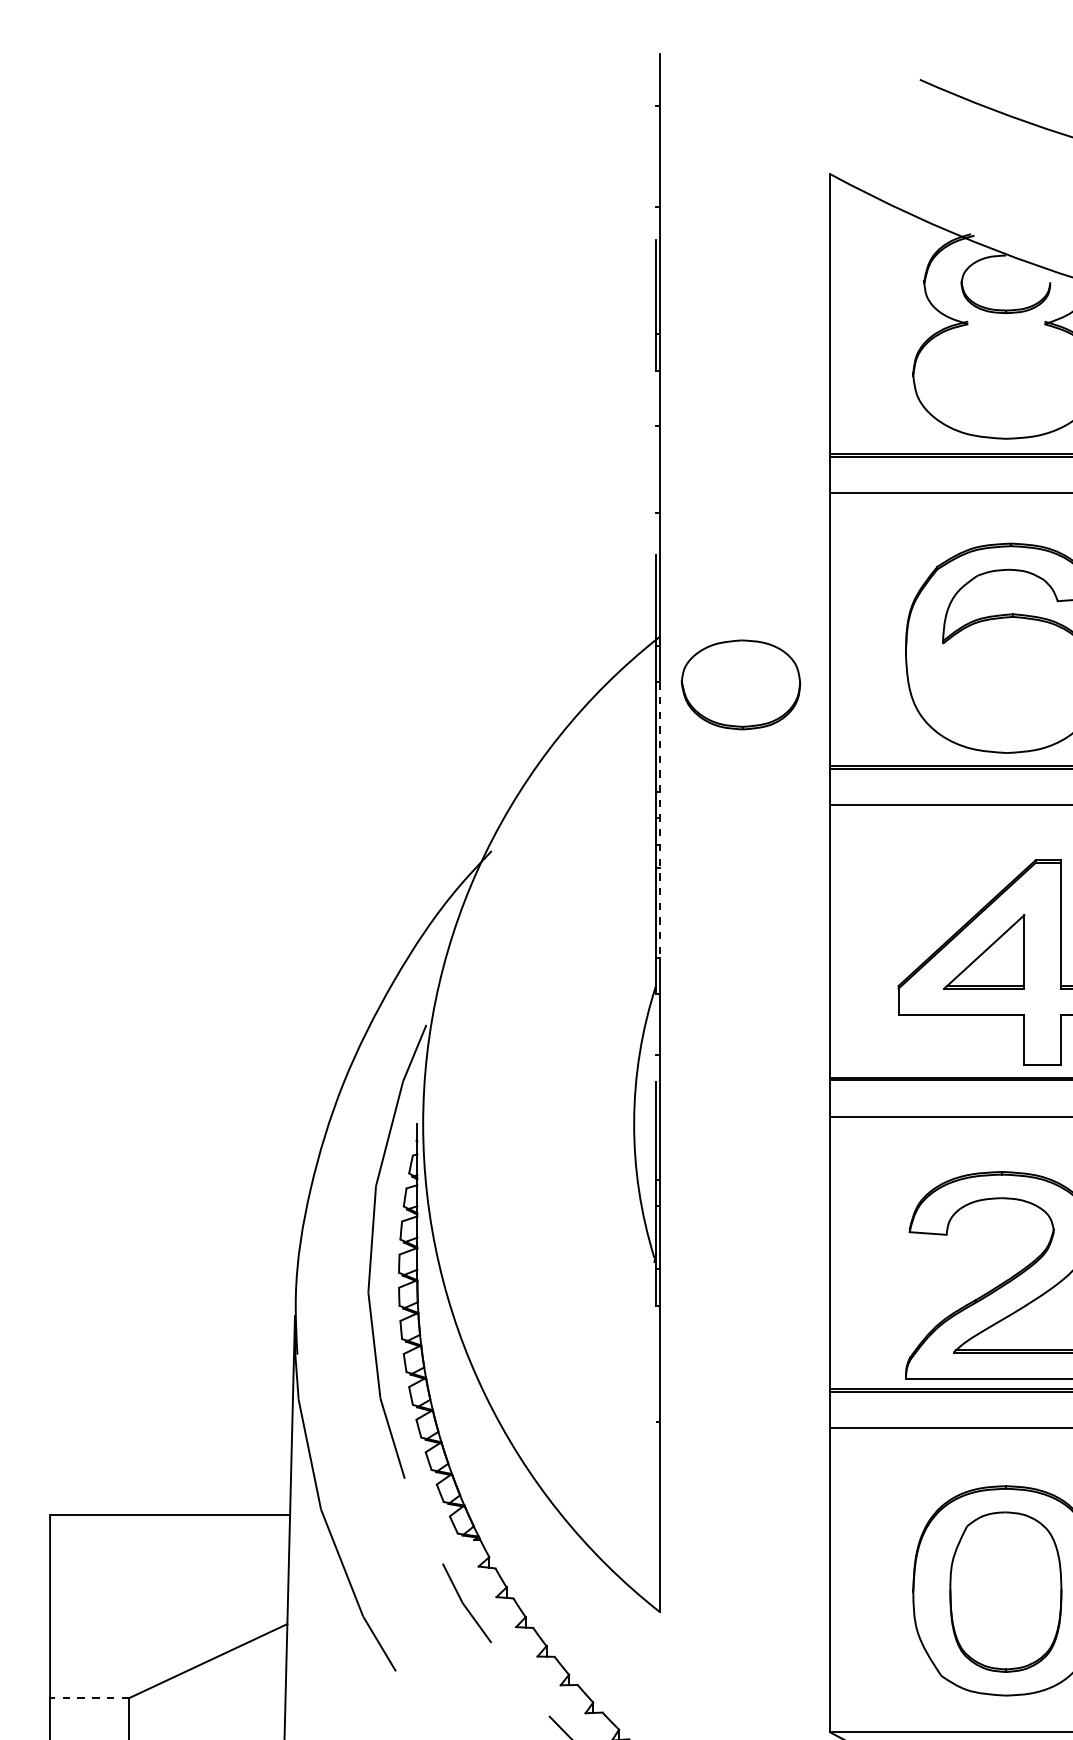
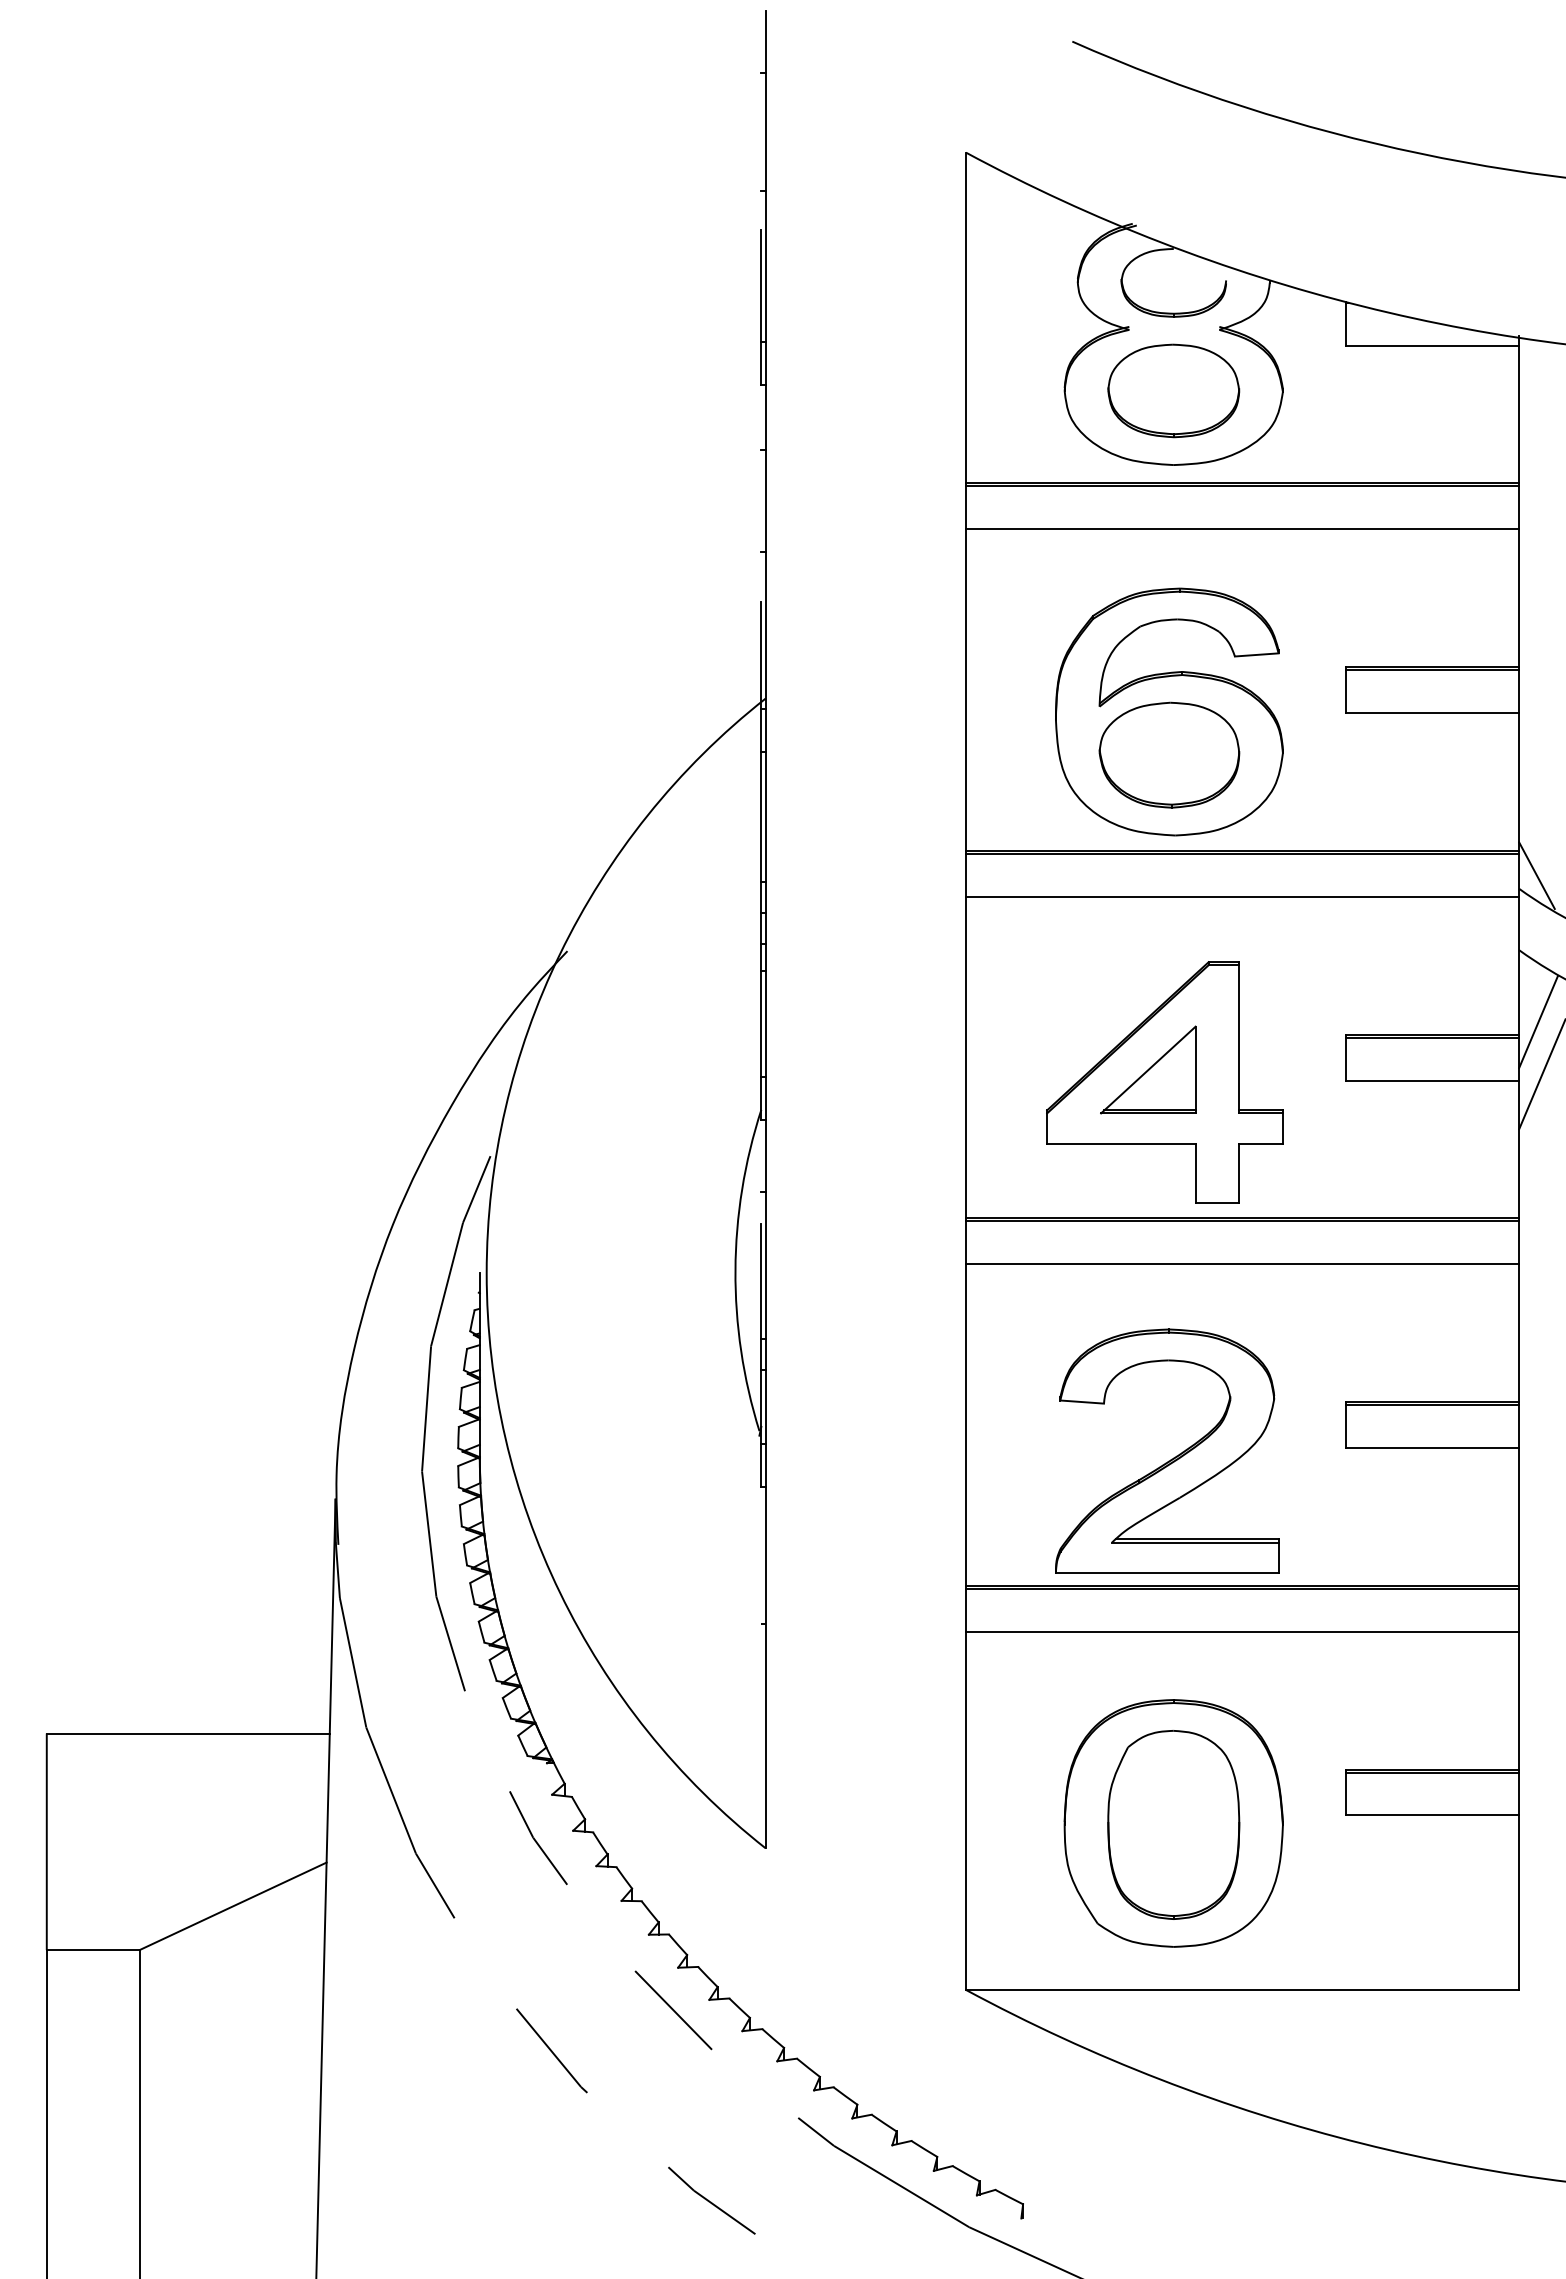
part: (1005, 375) -> (1173, 390), added
part: (741, 684) -> (1169, 754), moved
line: (659, 820) -> (765, 914), dashed -> solid
line: (88, 1698) -> (92, 1950), dashed -> solid

